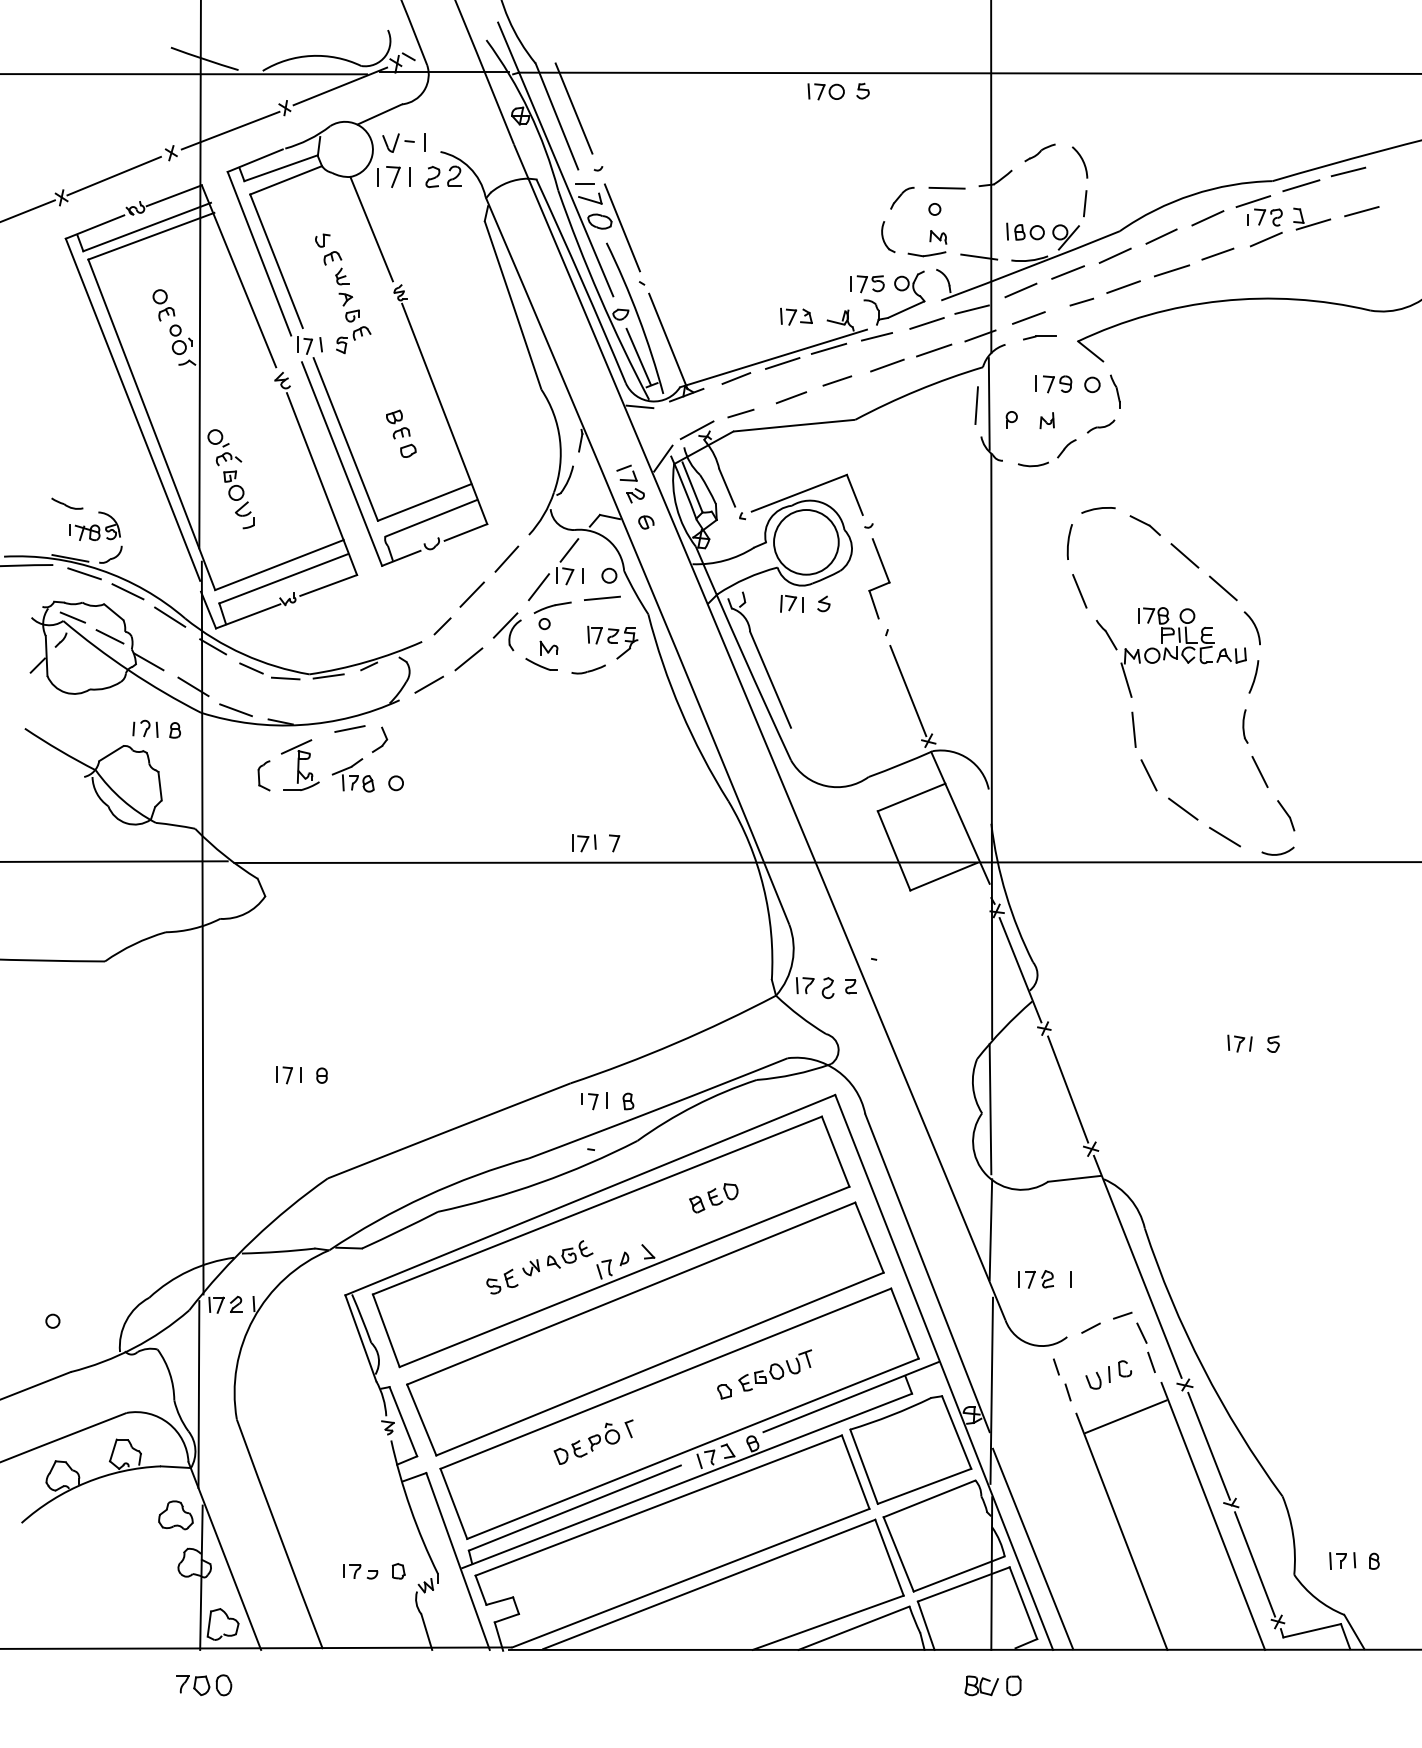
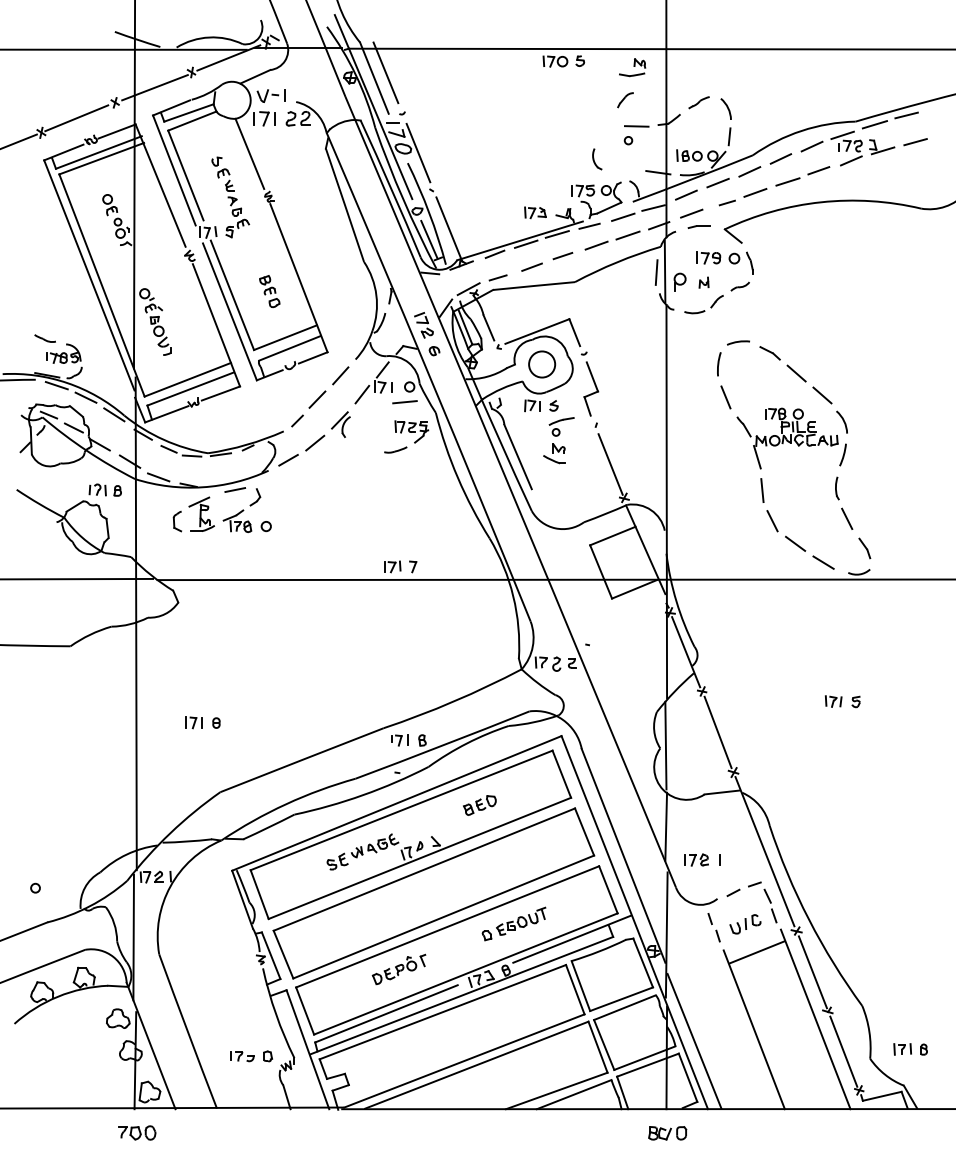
part: (902, 198) -> (625, 100), moved
part: (927, 243) -> (632, 67), moved
part: (1012, 418) -> (680, 281), size x1.6
circle: (805, 542) -> (541, 364), size x0.6
part: (548, 636) -> (558, 440), moved

